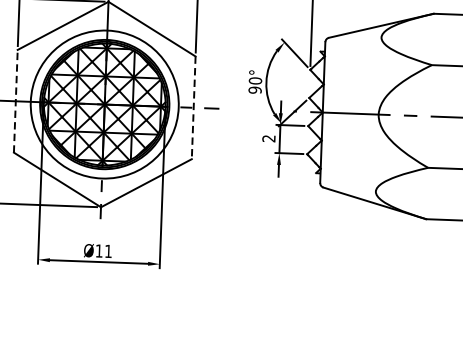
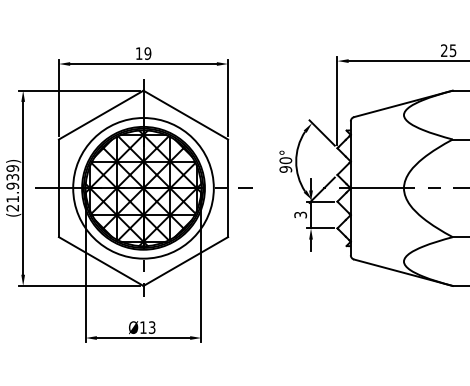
line: (15, 101) -> (58, 188), dashed -> solid
line: (194, 108) -> (228, 188), dashed -> solid
text: (268, 138) -> (300, 214), 2 -> 3
text: (107, 251) -> (151, 327), Ø11 -> Ø13

